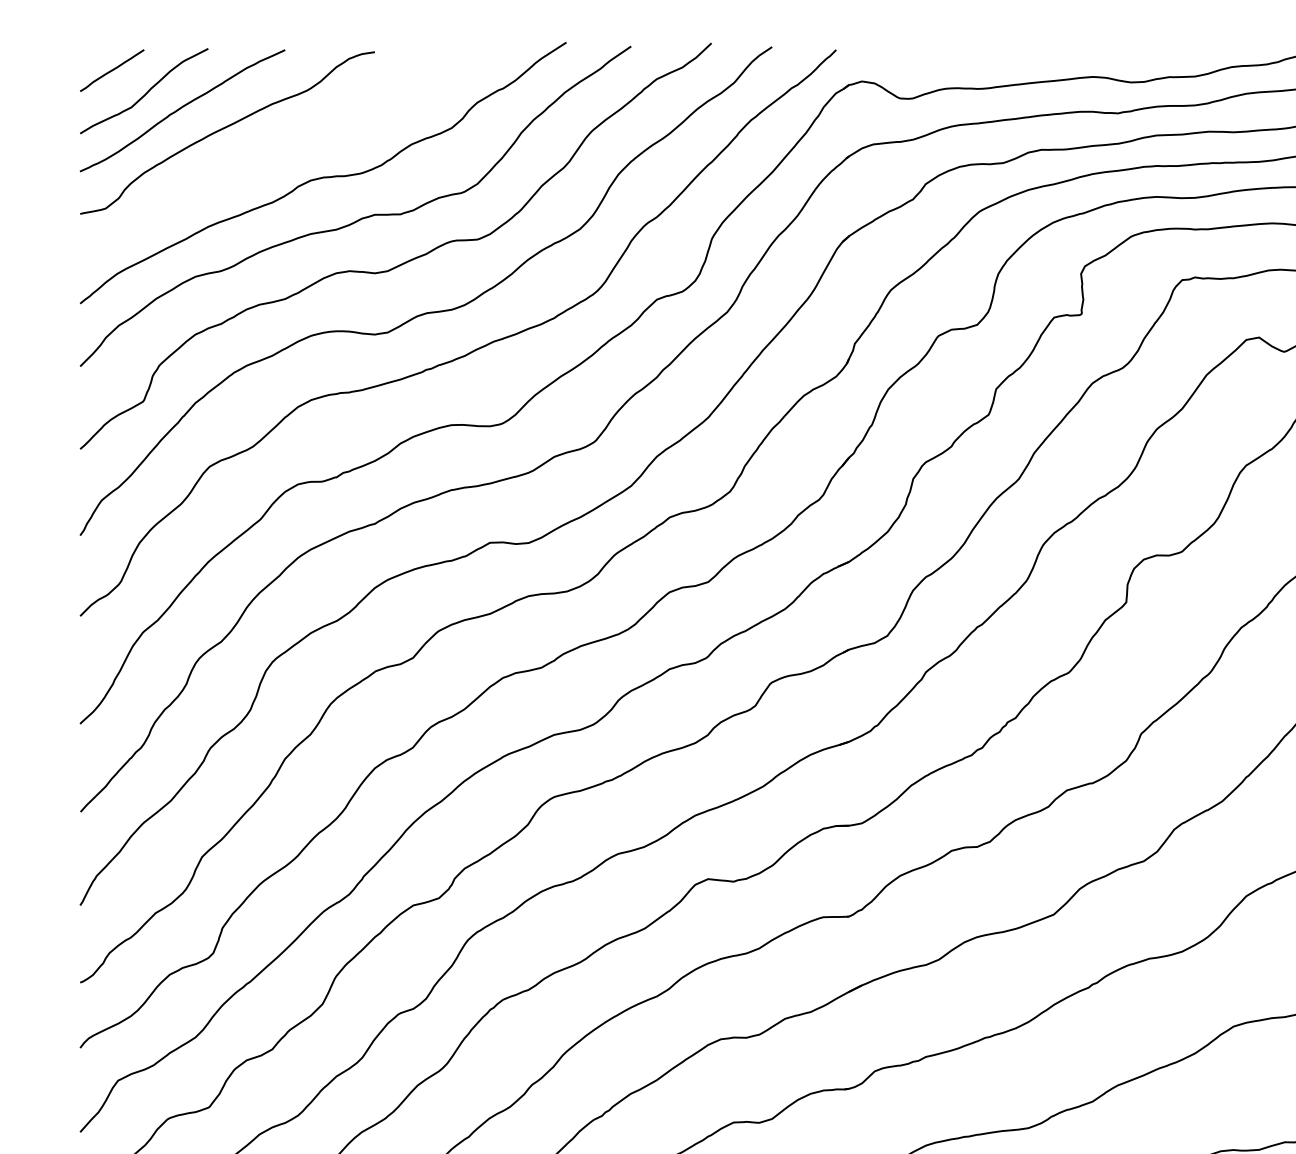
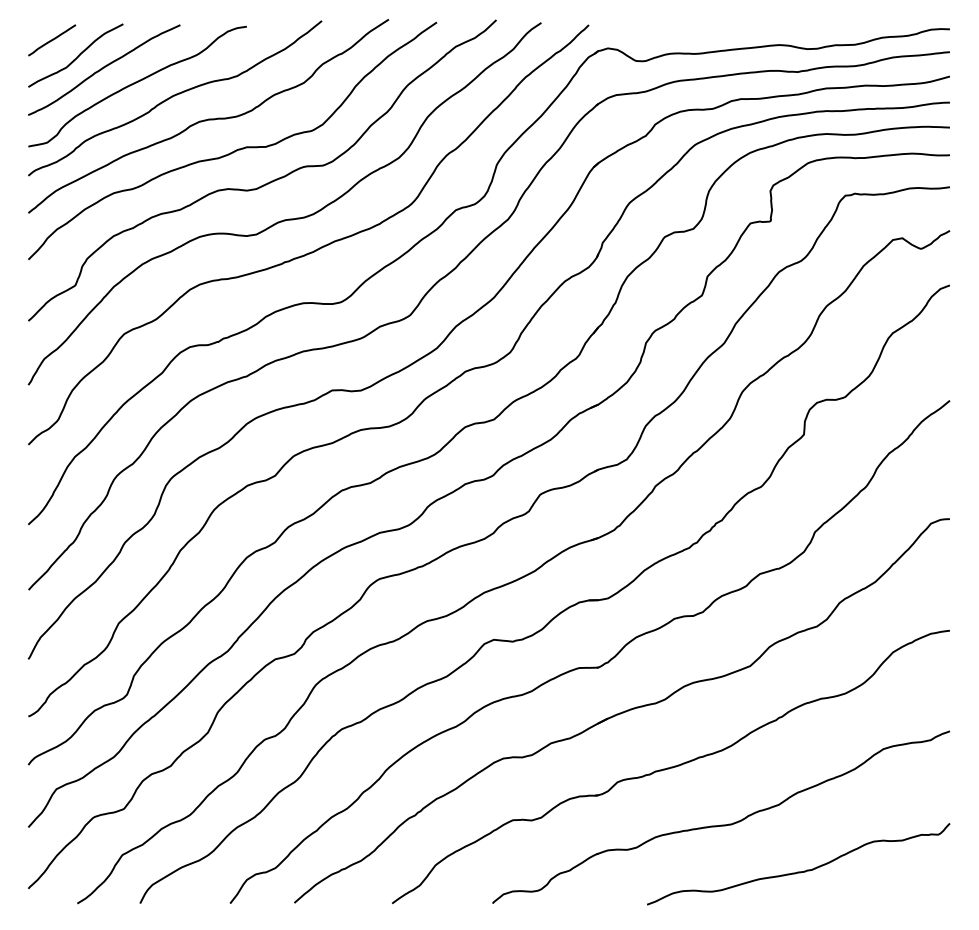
curve: (277, 146) -> (174, 96), added

